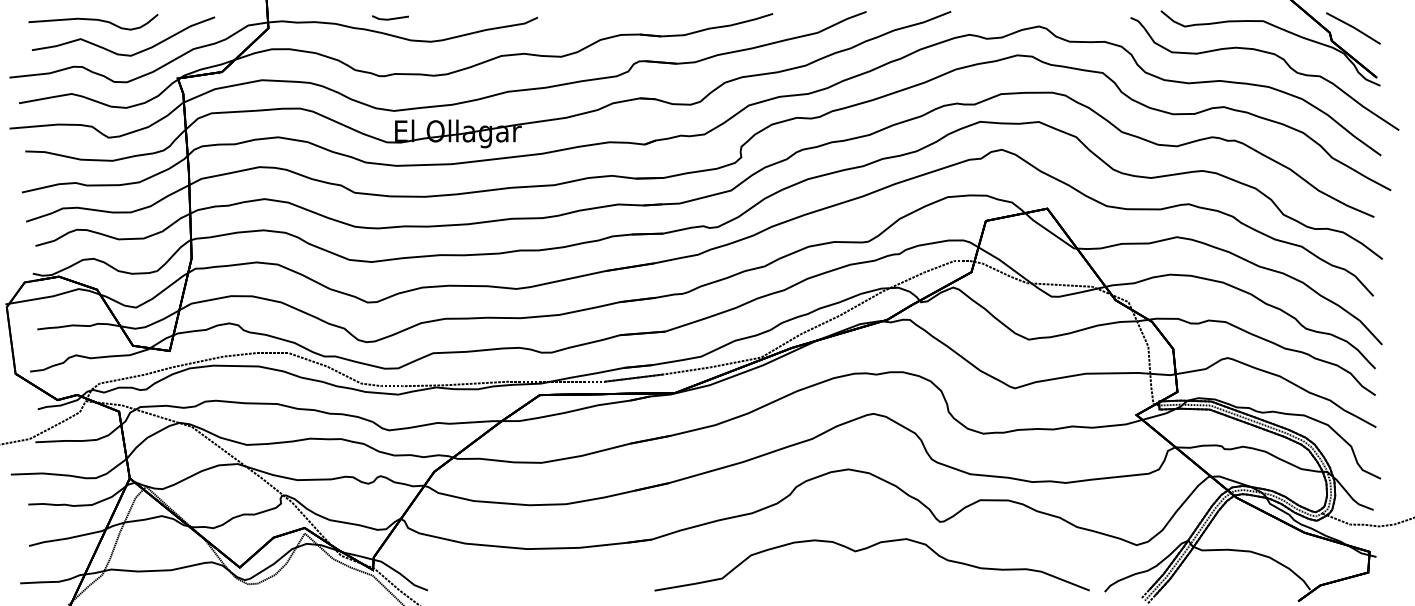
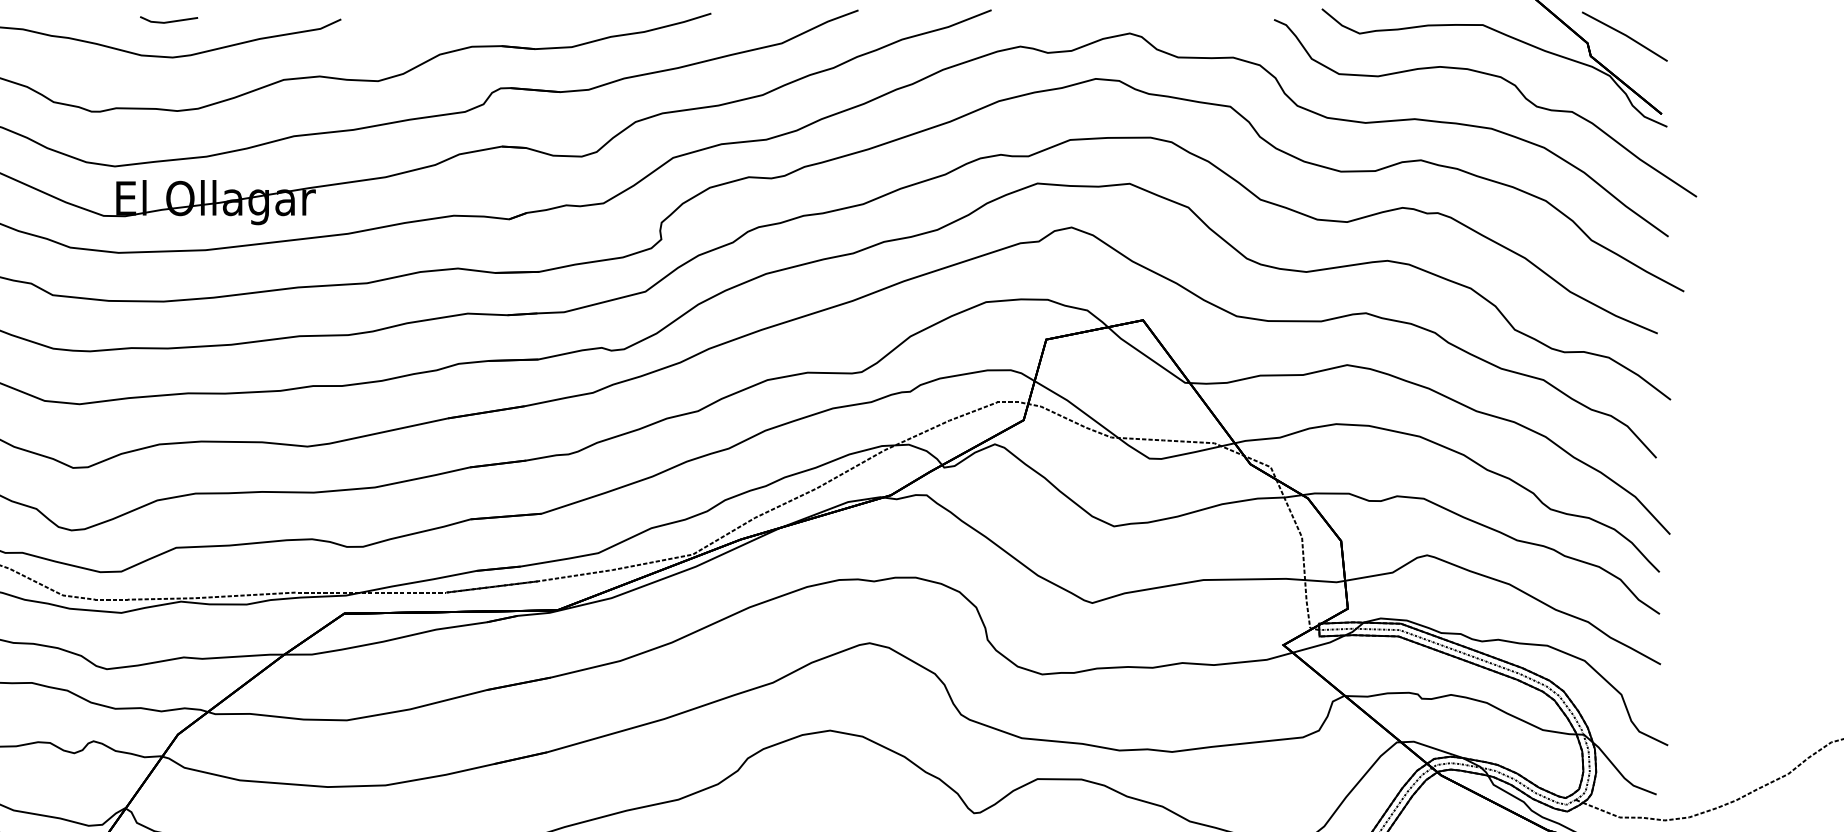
line: (390, 18) -> (168, 20), moved

